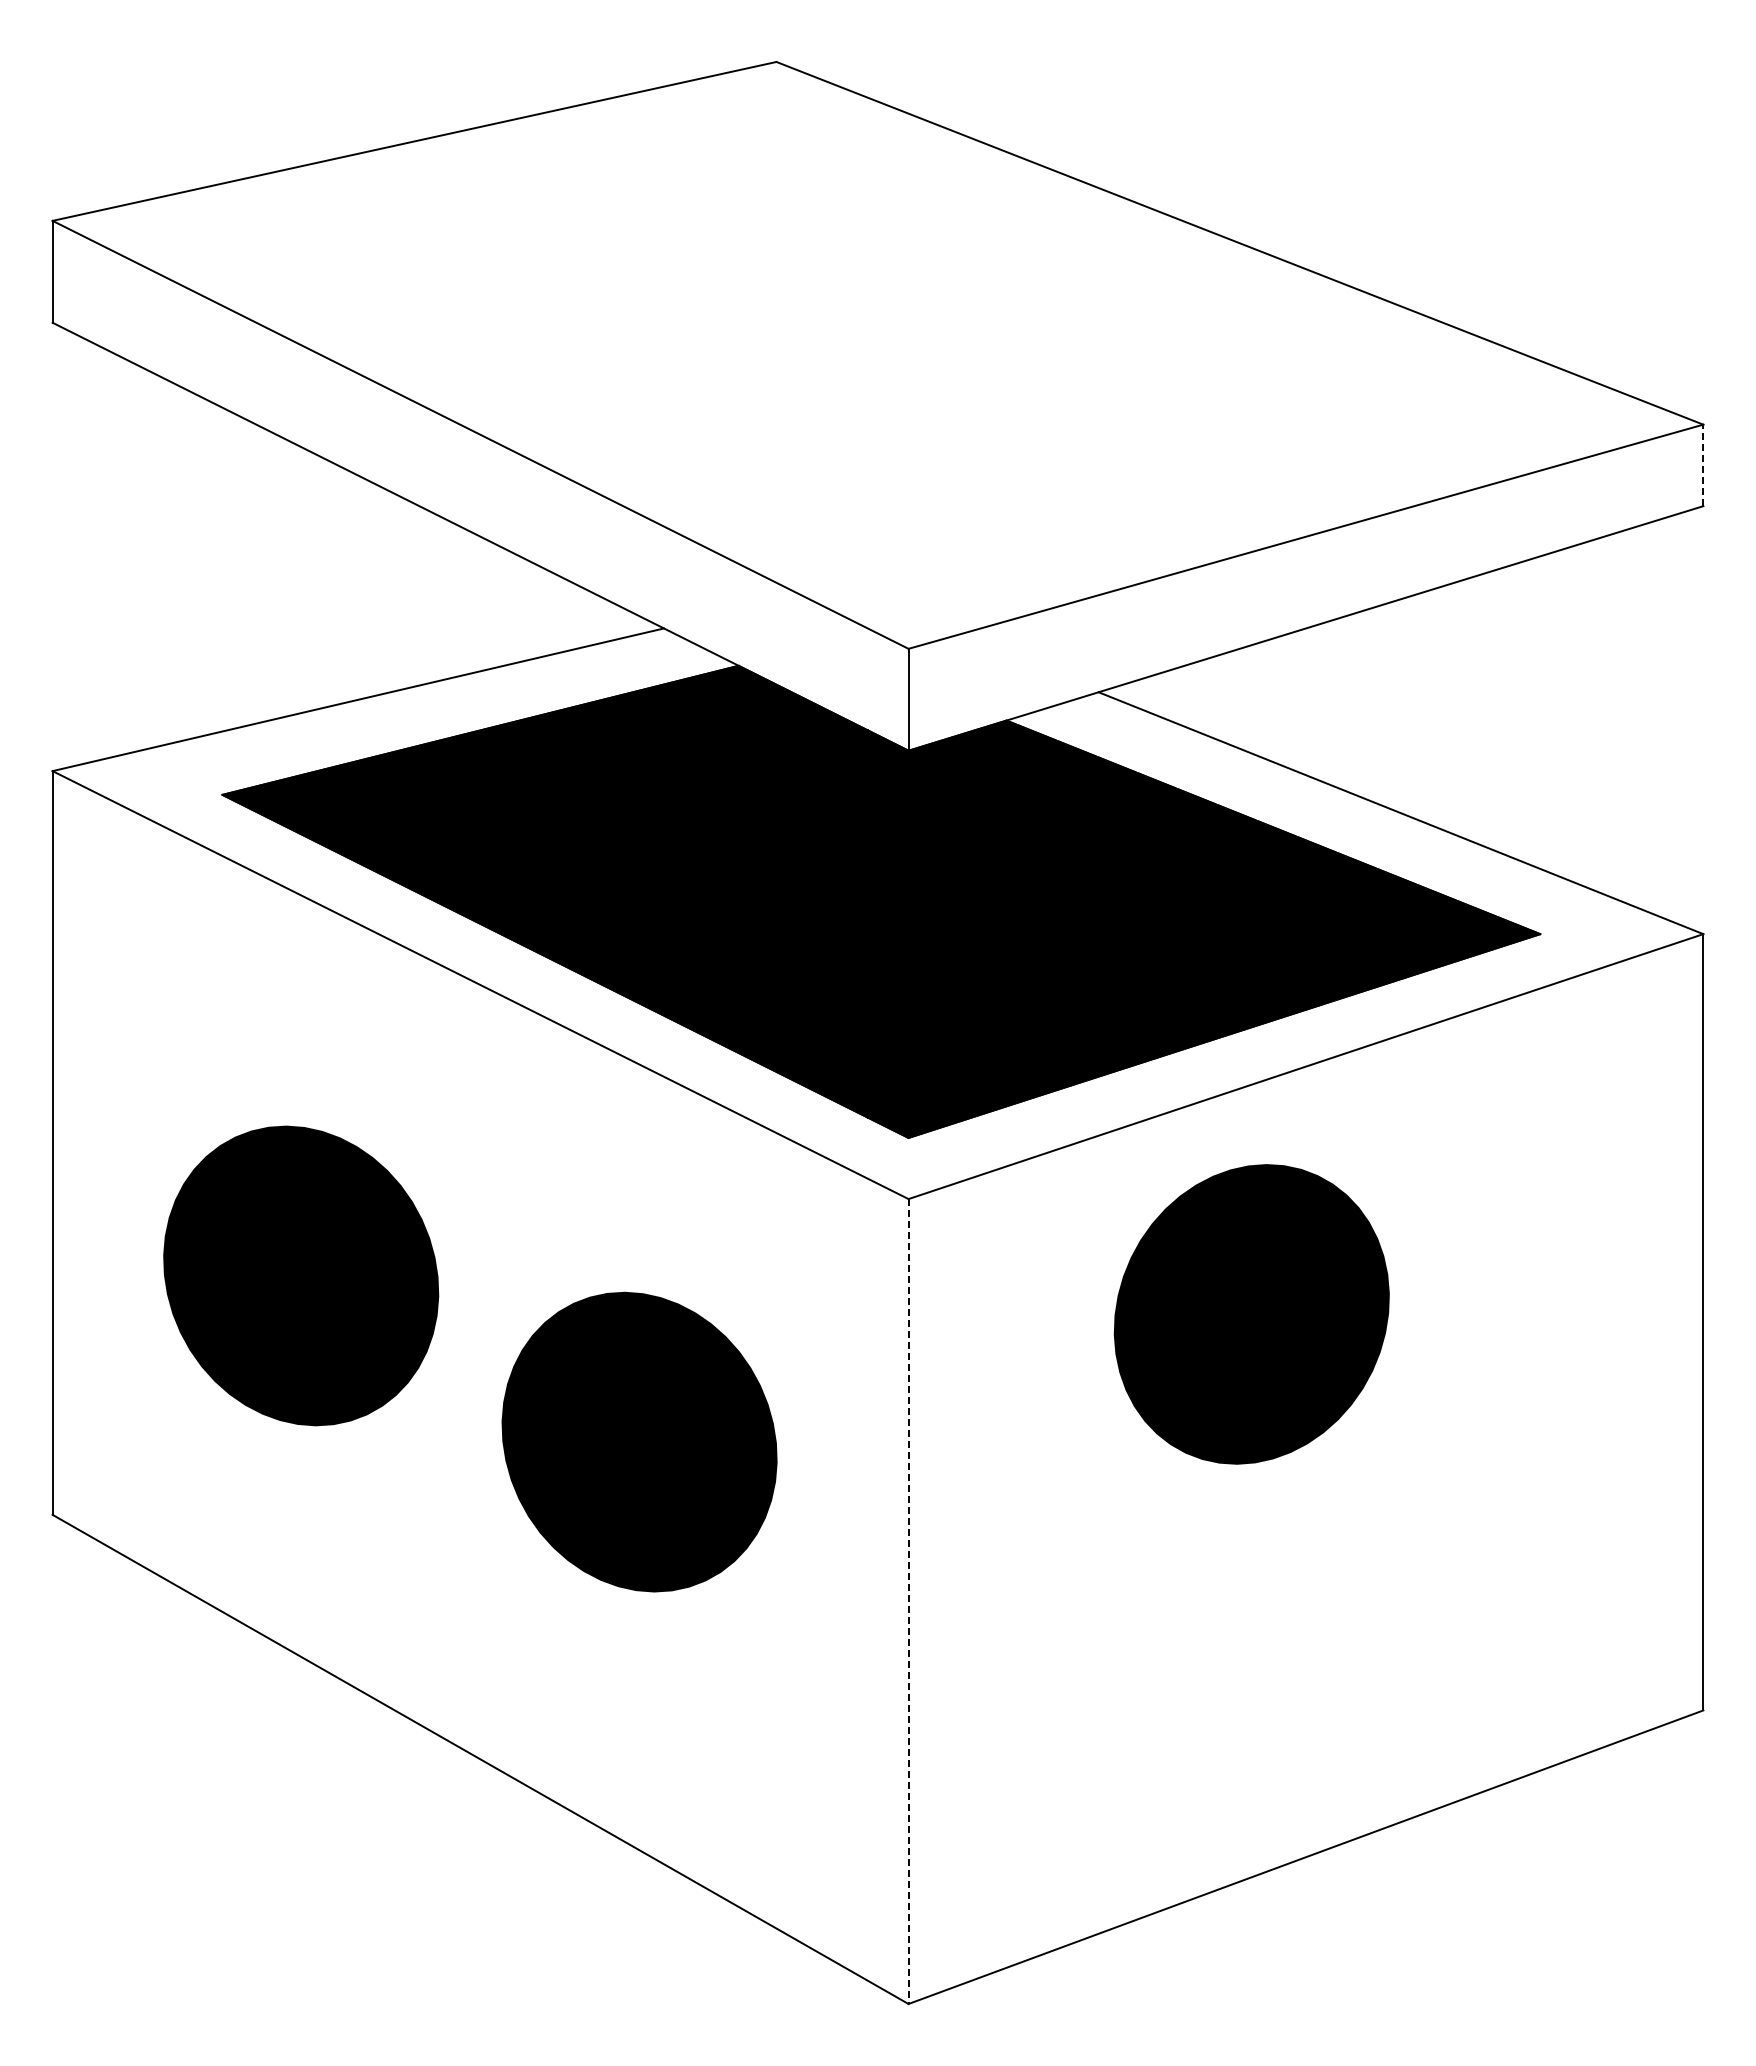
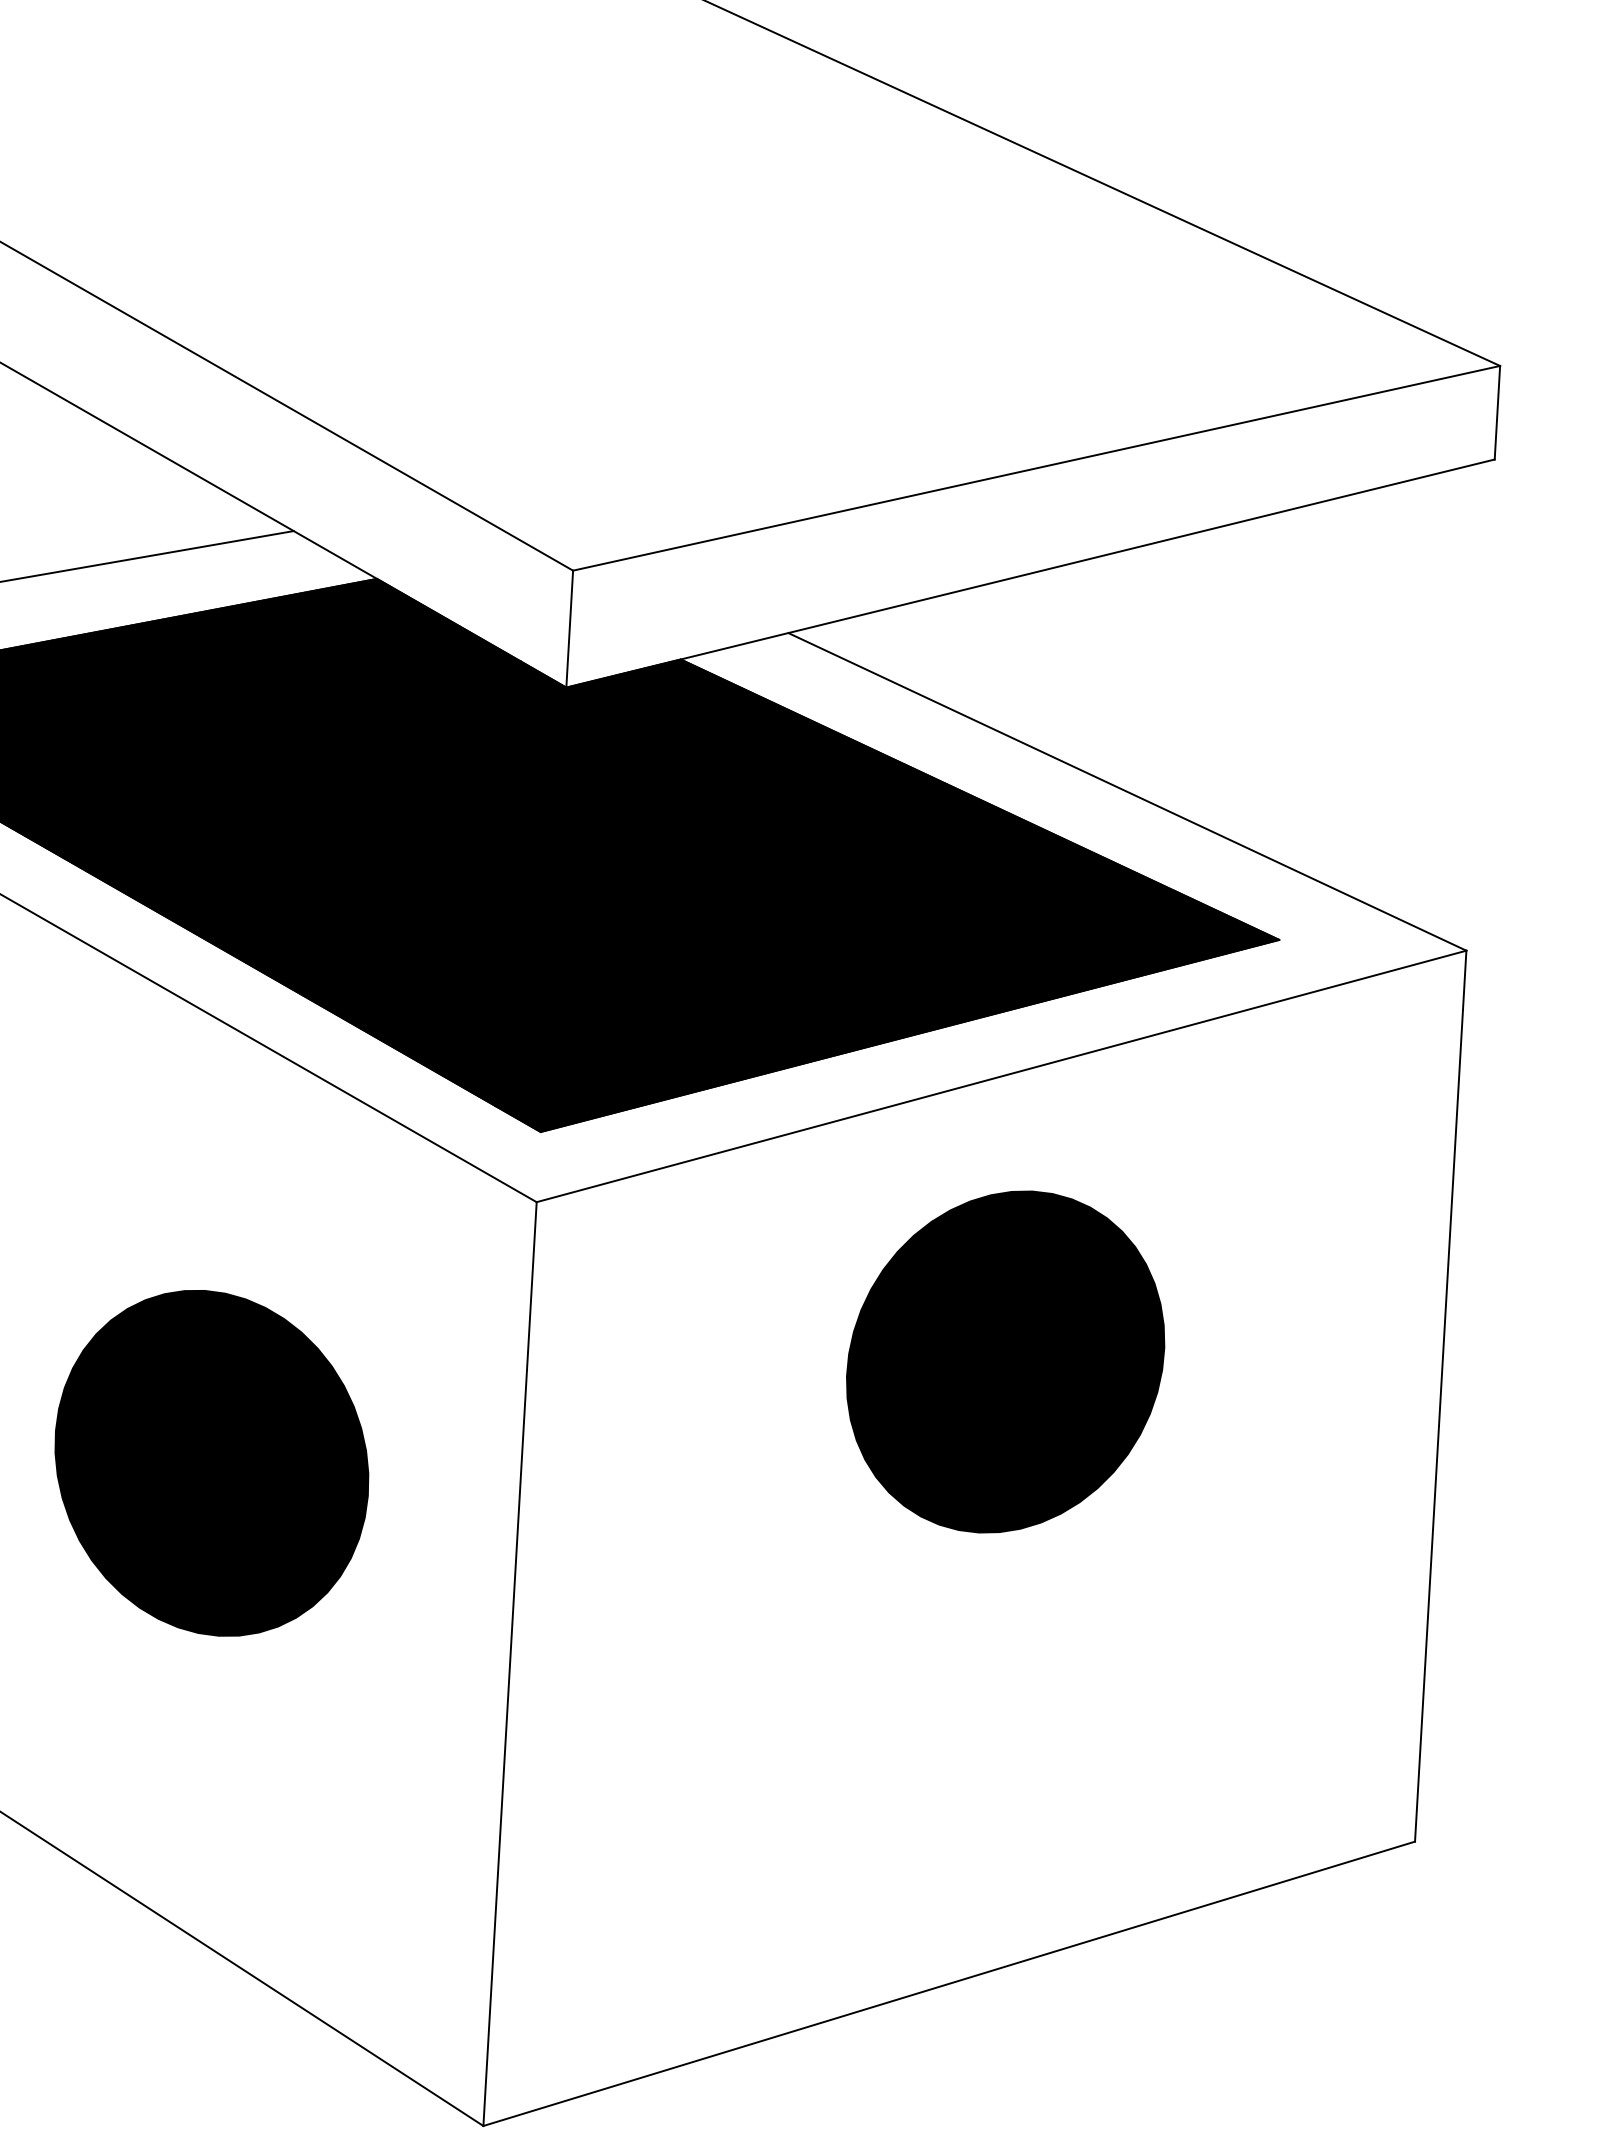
line: (1703, 465) -> (1497, 412), dashed -> solid
part: (1251, 1314) -> (1005, 1362), moved
line: (908, 1602) -> (509, 1665), dashed -> solid

